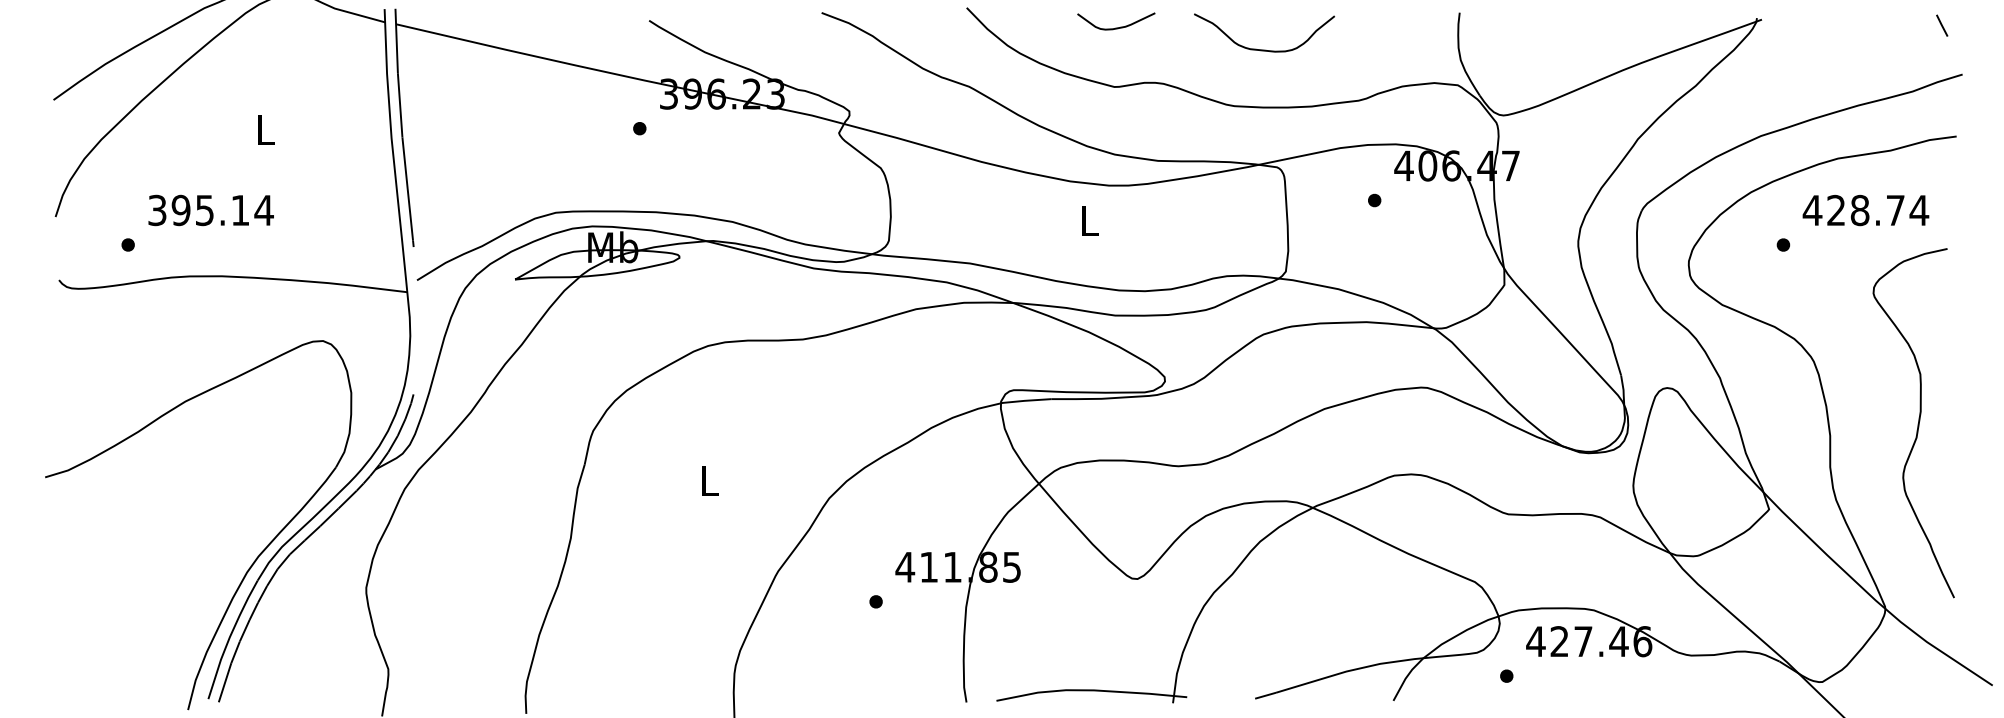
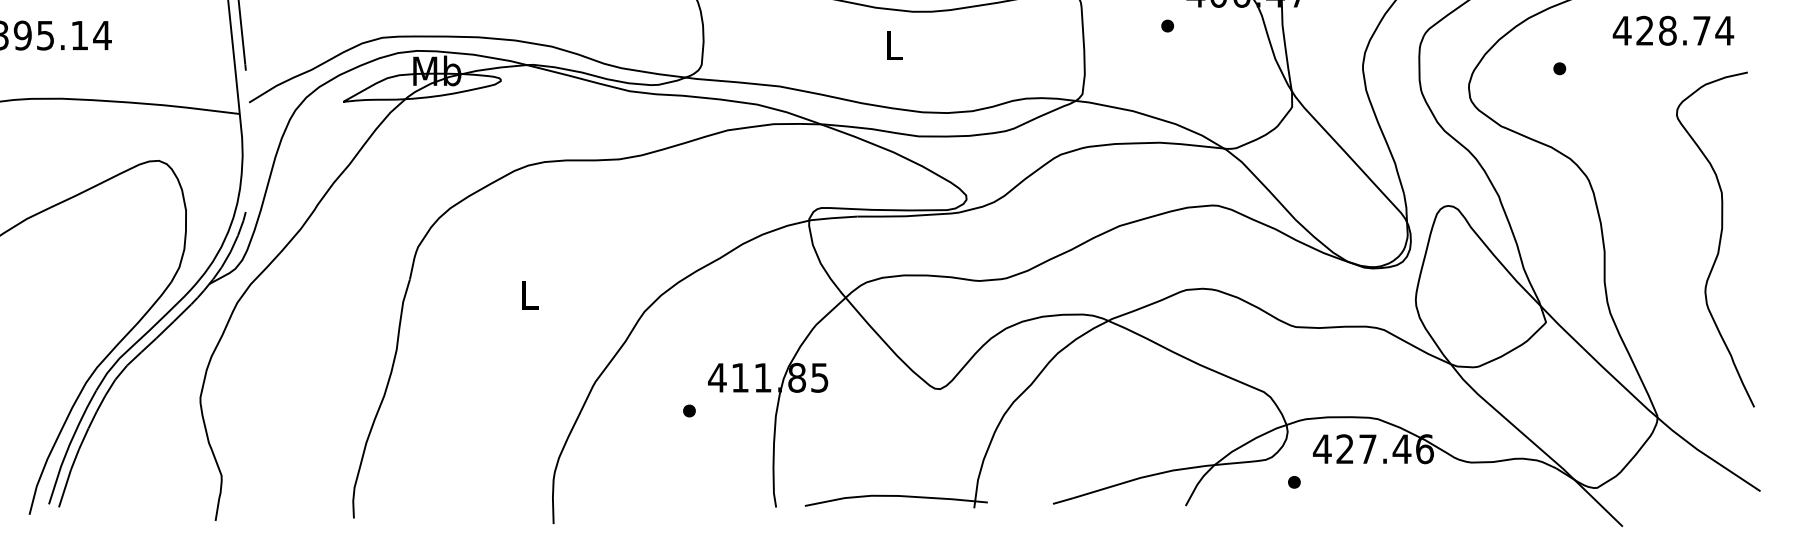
text: (1865, 210) -> (1673, 30), moved
curve: (1917, 424) -> (1719, 240), moved

